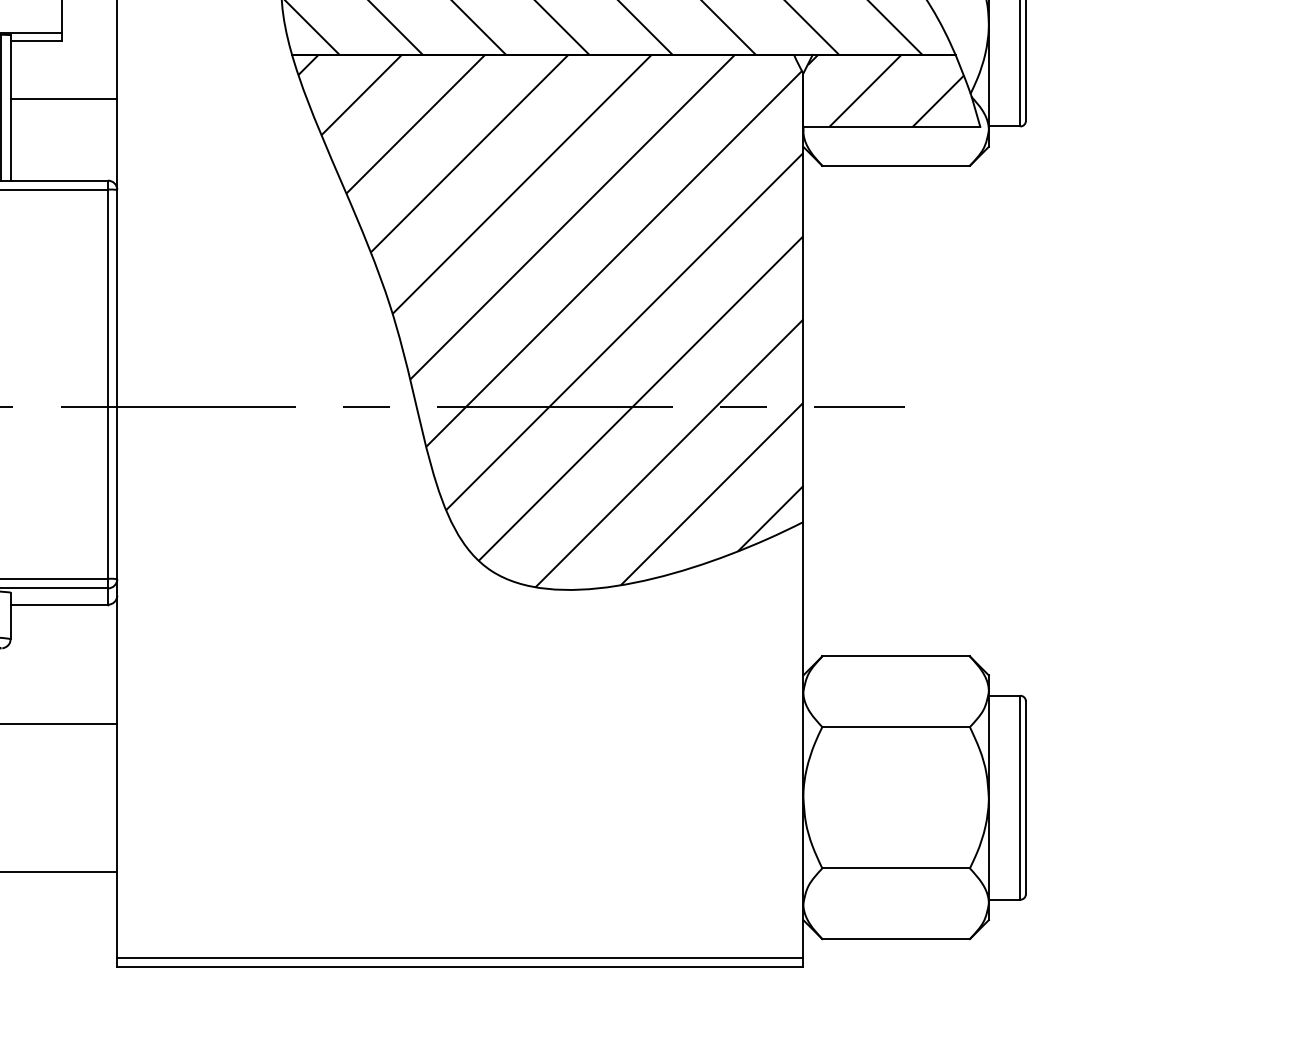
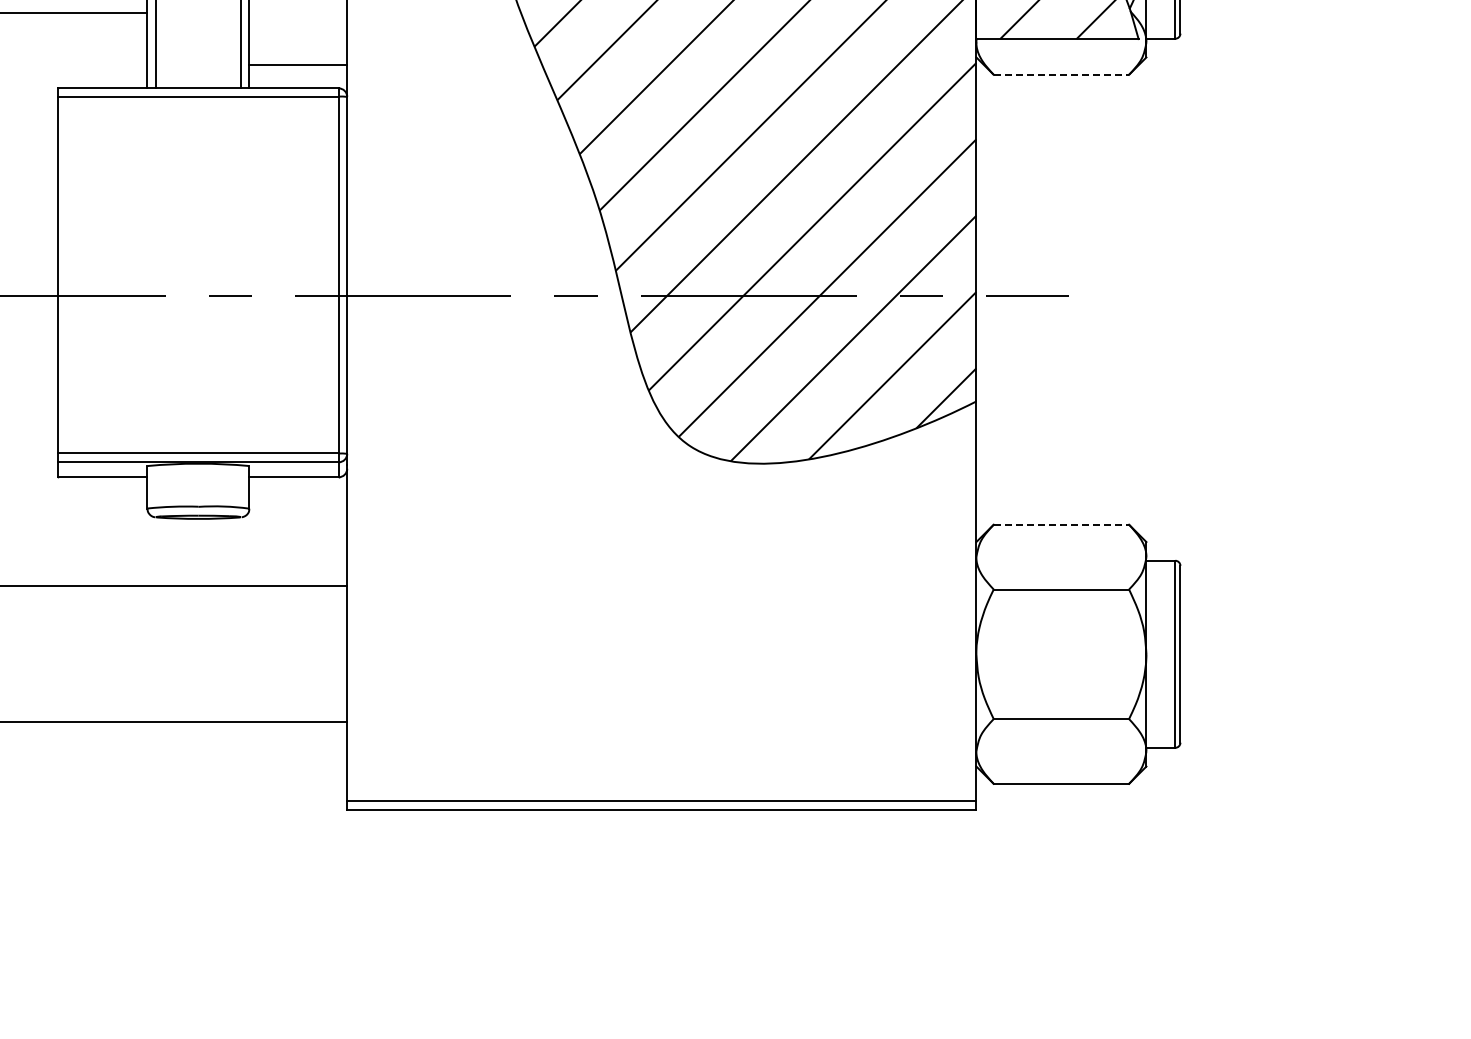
line: (64, 98) -> (298, 65), moved
line: (896, 165) -> (1061, 74), solid -> dashed
line: (896, 656) -> (1061, 524), solid -> dashed

